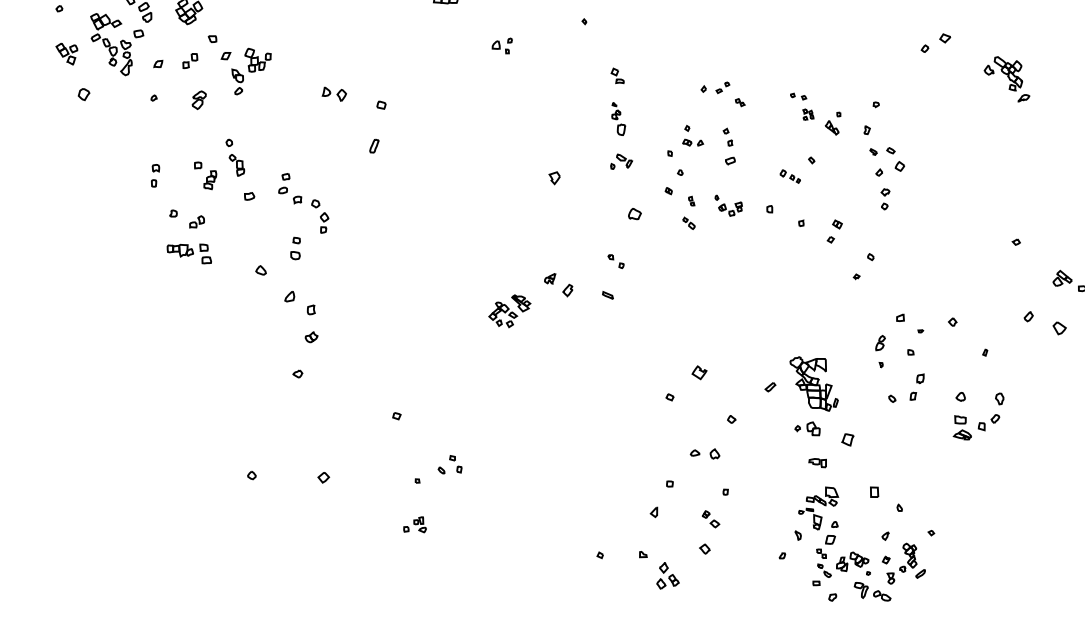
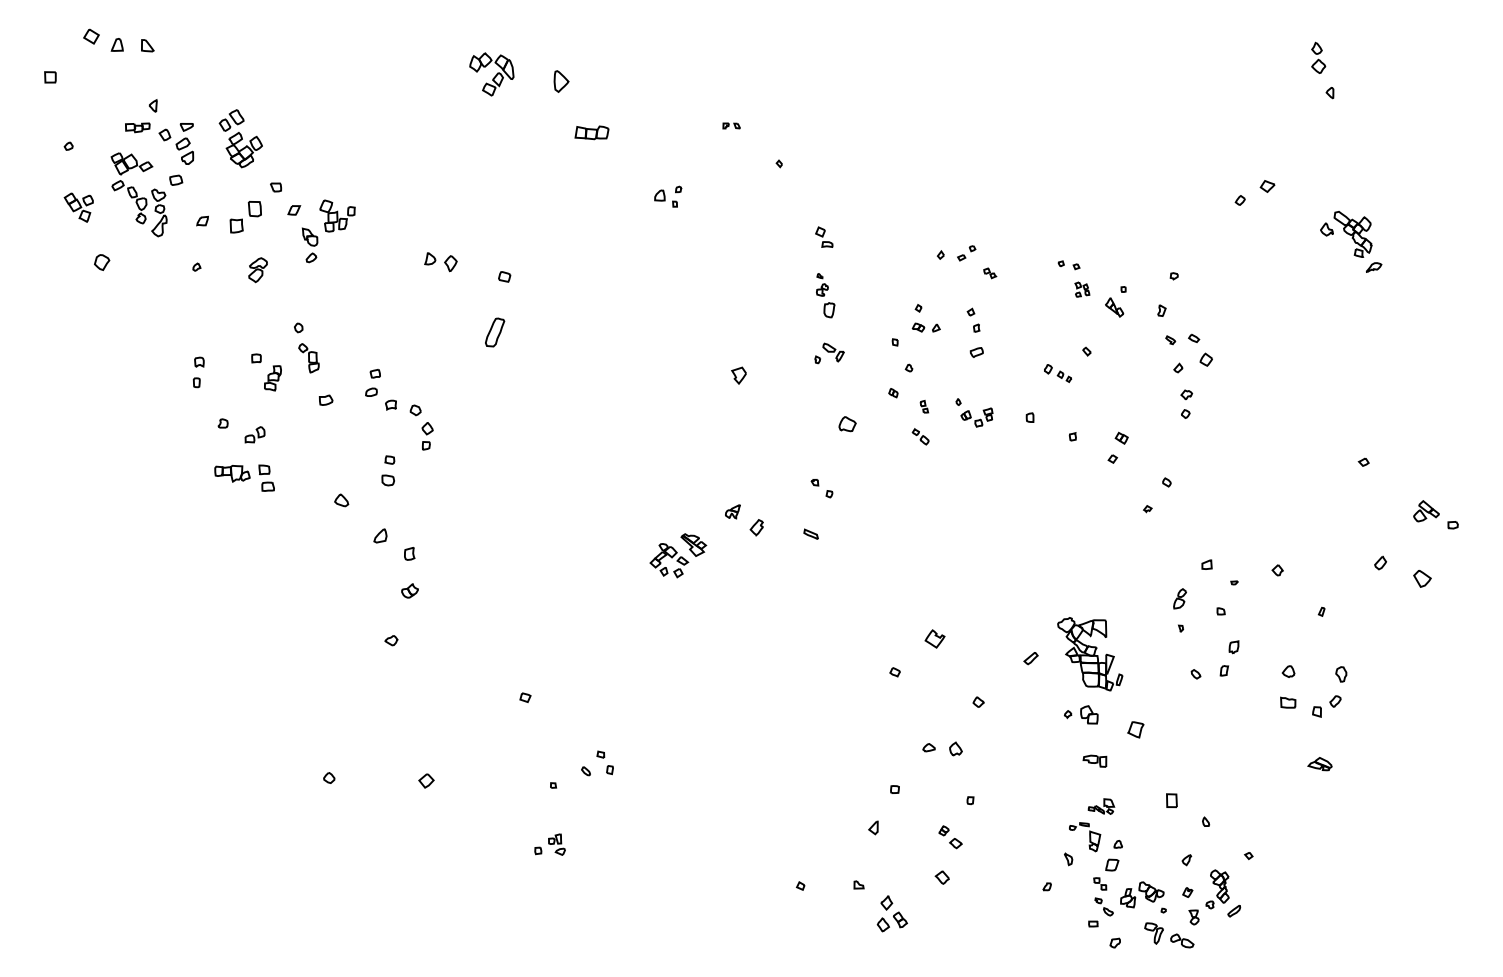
part: (190, 60) -> (245, 216), size x1.6
part: (374, 145) -> (494, 331), size x1.6
part: (962, 435) -> (1319, 764), moved
part: (822, 496) -> (1101, 806), size x0.6

